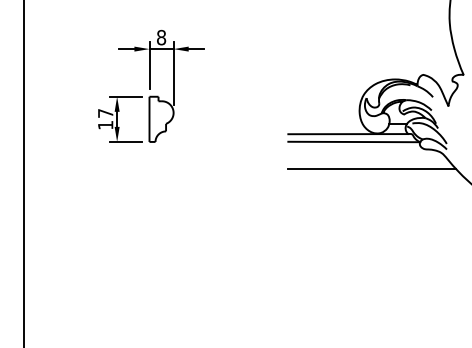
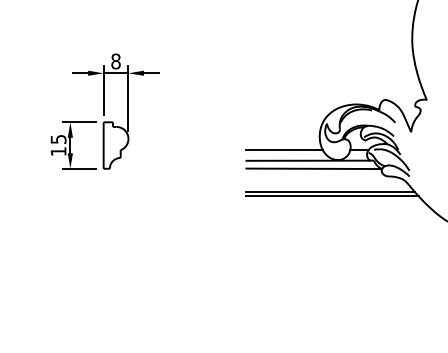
text: (105, 113) -> (58, 139), 17 -> 15
line: (325, 123) -> (284, 149), added
line: (369, 164) -> (329, 191), added

